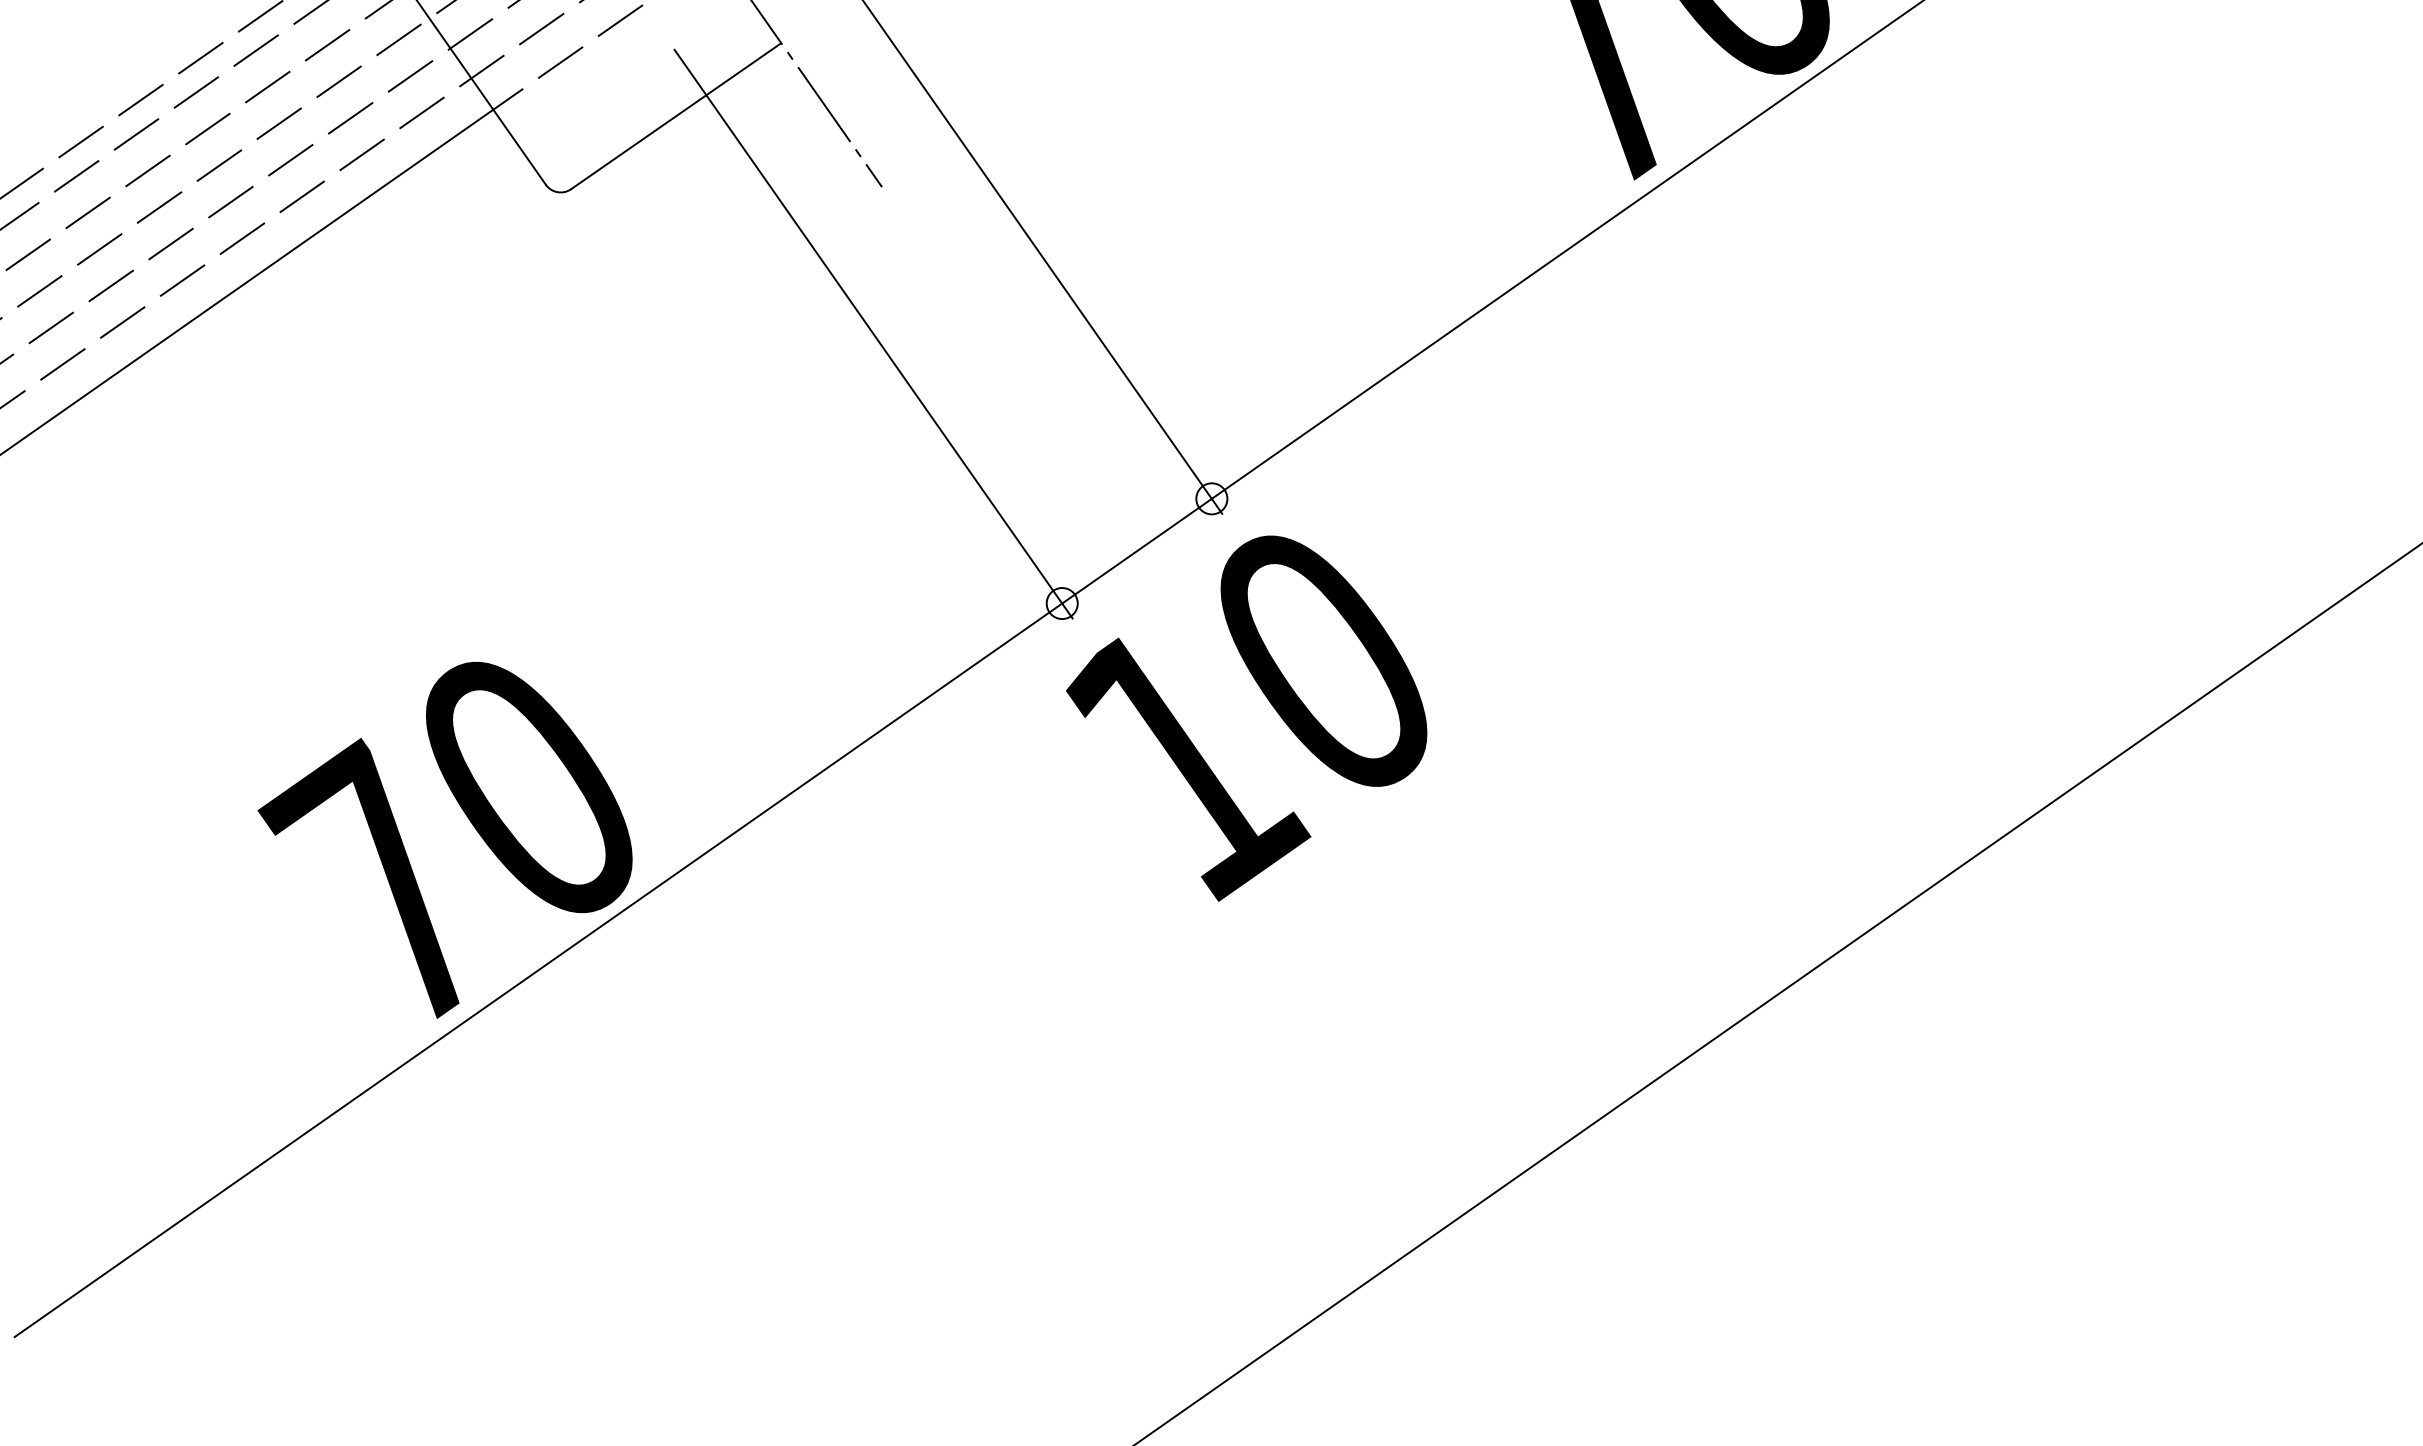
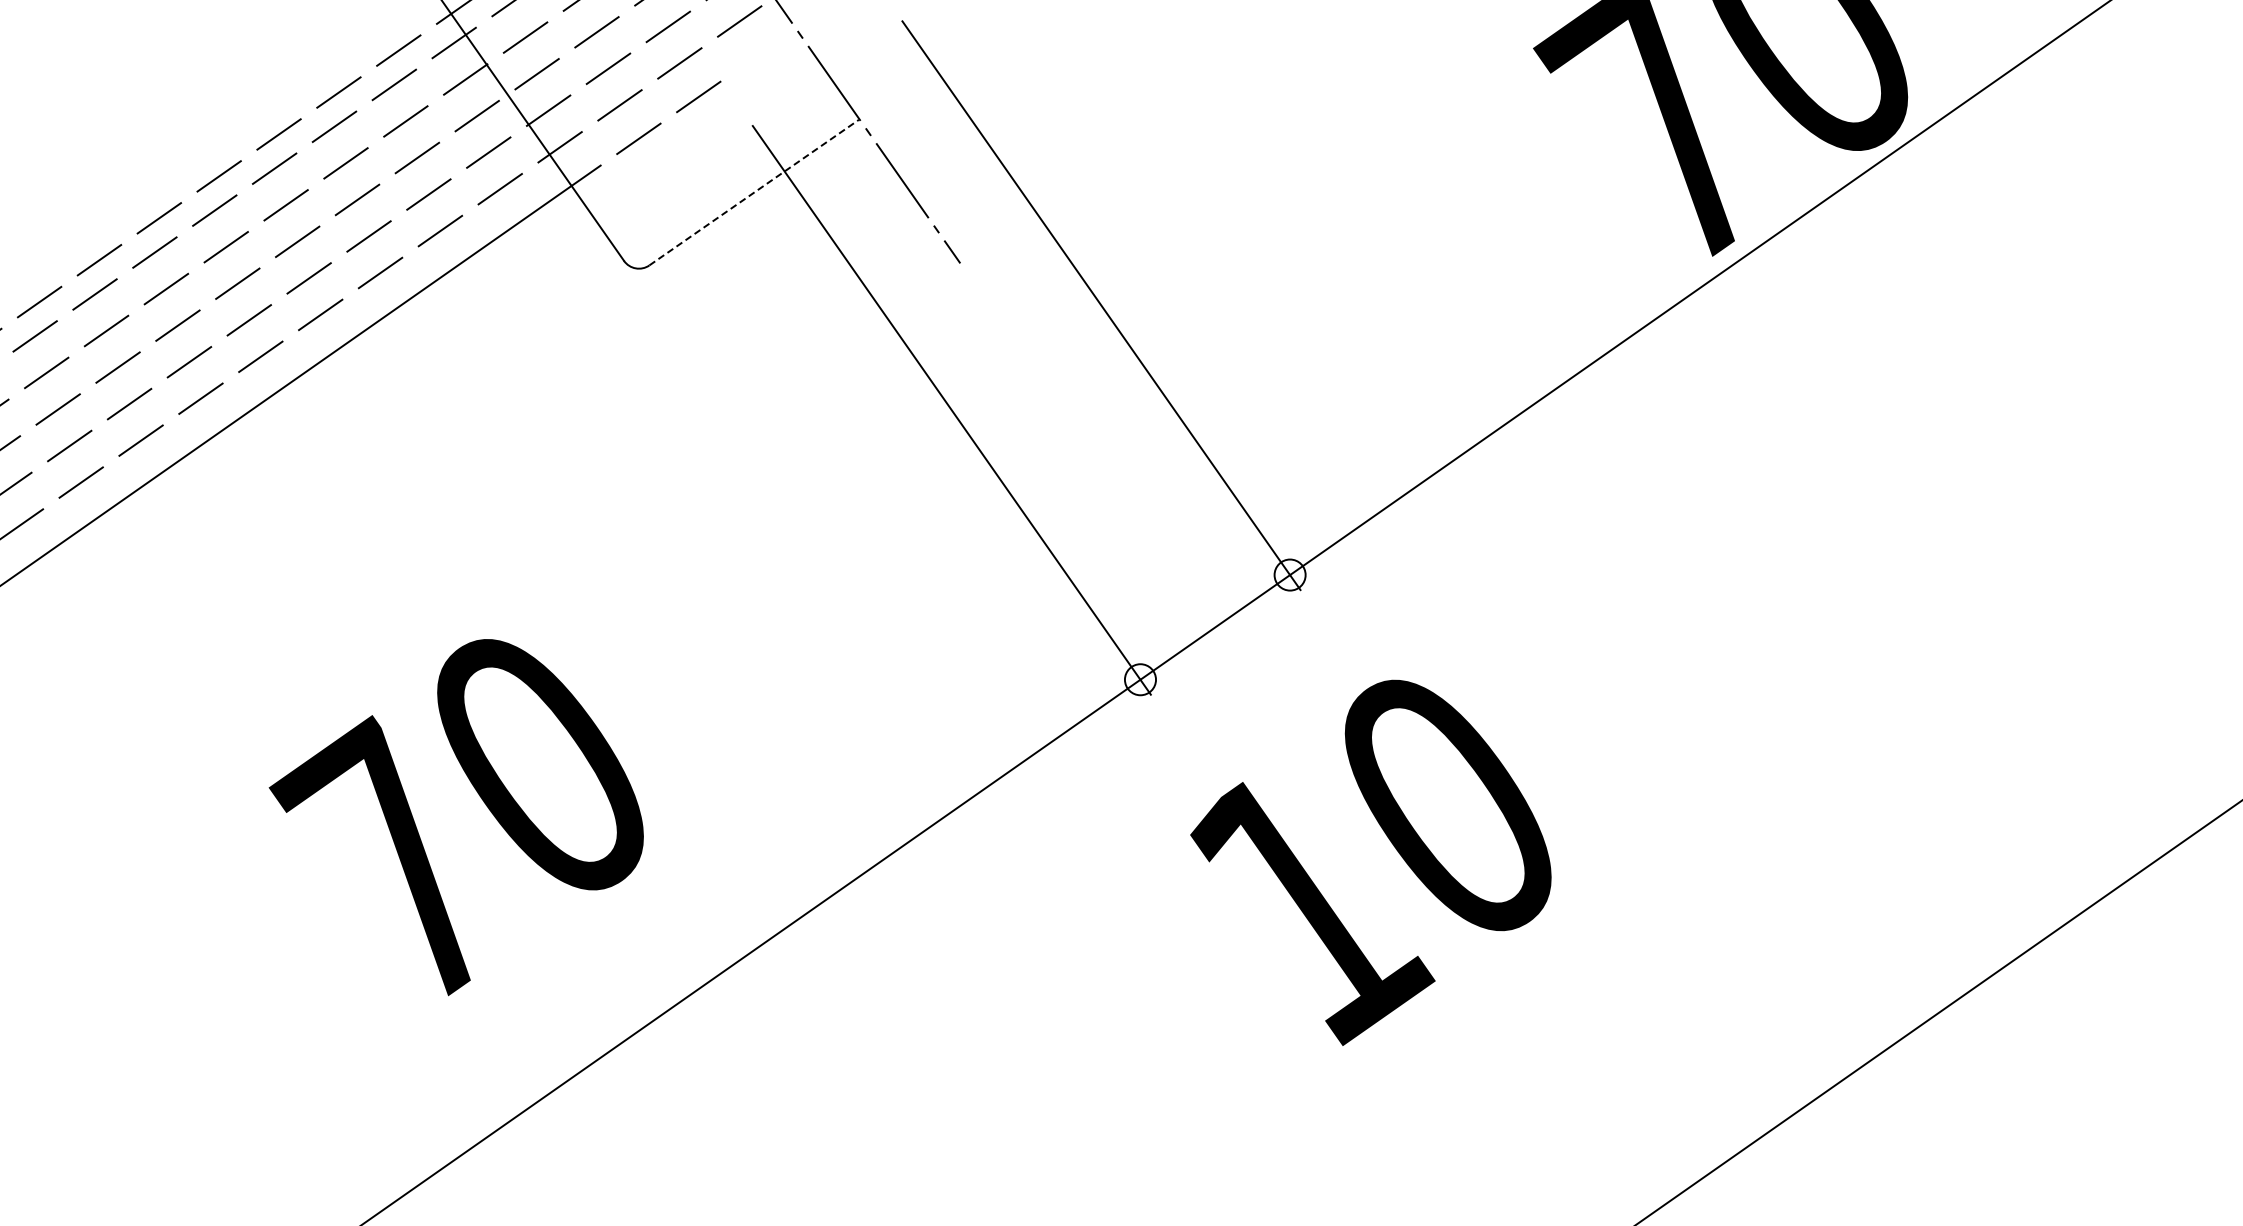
line: (675, 116) -> (753, 192), solid -> dashed
text: (1246, 718) -> (1370, 862), moved
text: (444, 839) -> (455, 816), moved

